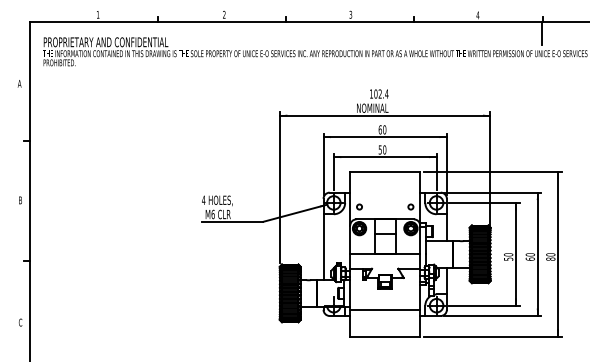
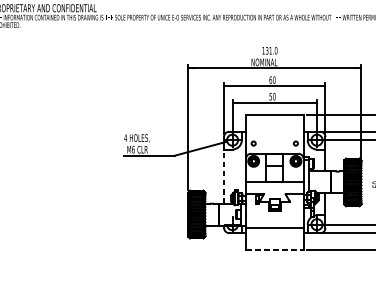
text: (381, 93) -> (271, 50), 102.4 -> 131.0
line: (323, 247) -> (224, 176), solid -> dashed
line: (385, 336) -> (275, 249), solid -> dashed

